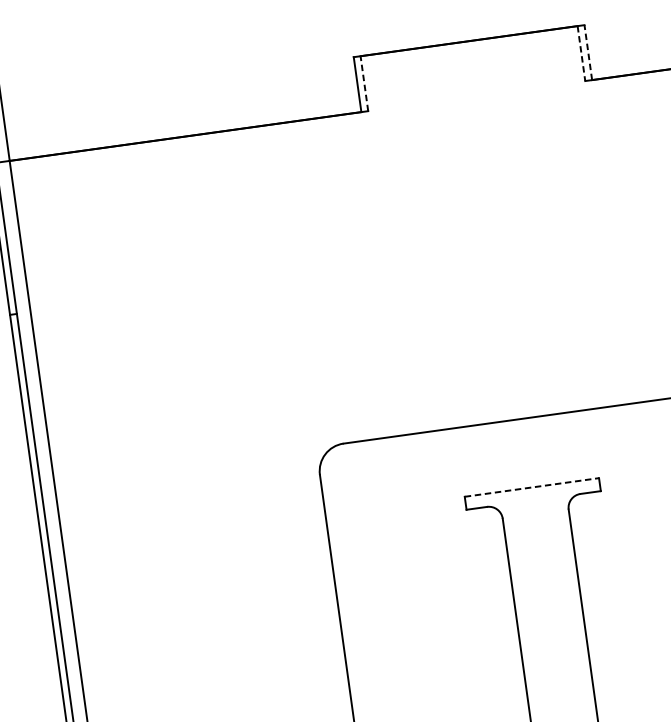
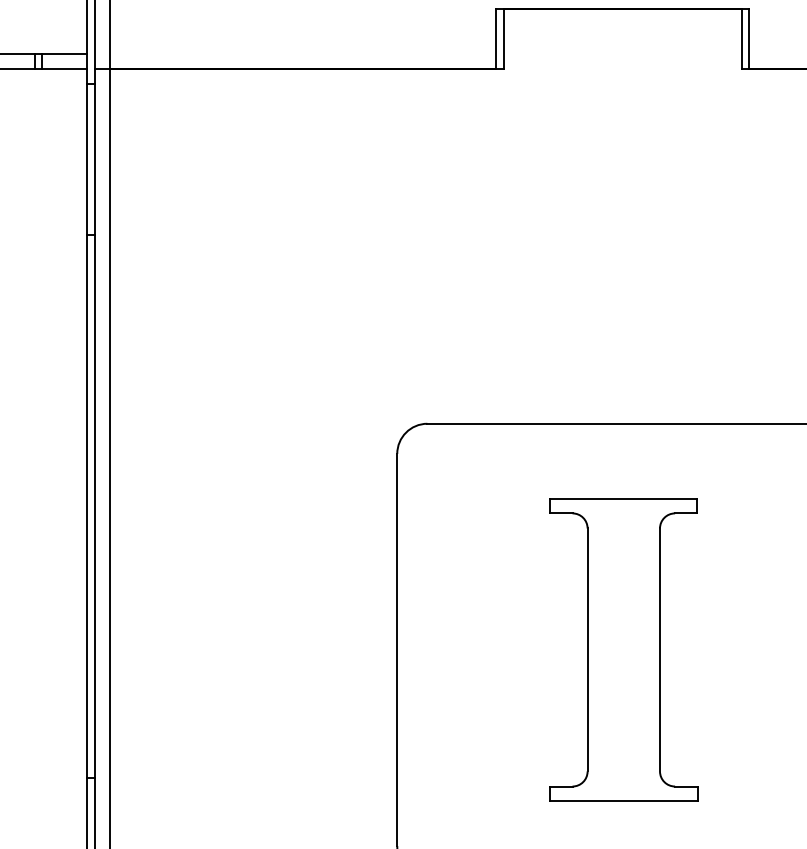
line: (588, 51) -> (749, 38), dashed -> solid
line: (581, 53) -> (741, 39), dashed -> solid
line: (364, 83) -> (503, 38), dashed -> solid
line: (531, 487) -> (623, 499), dashed -> solid

